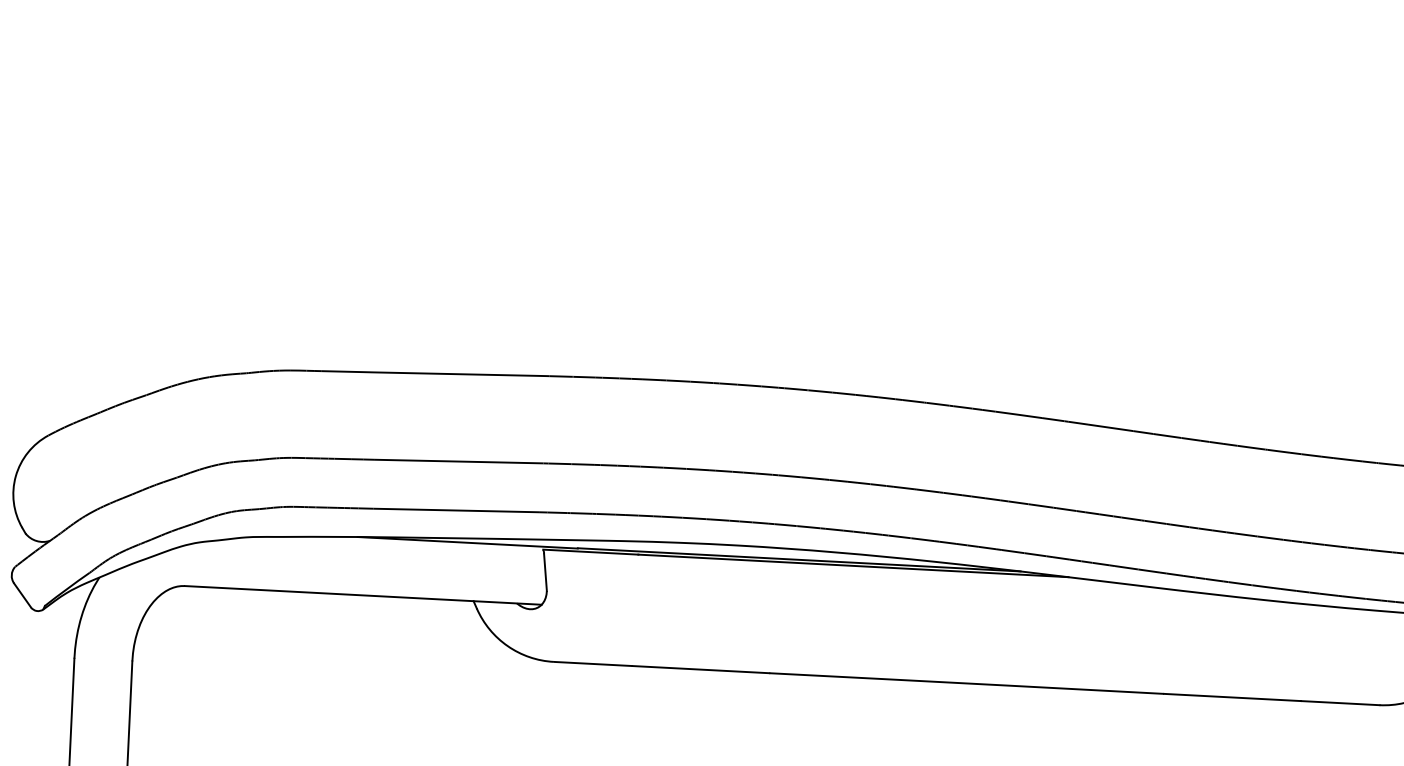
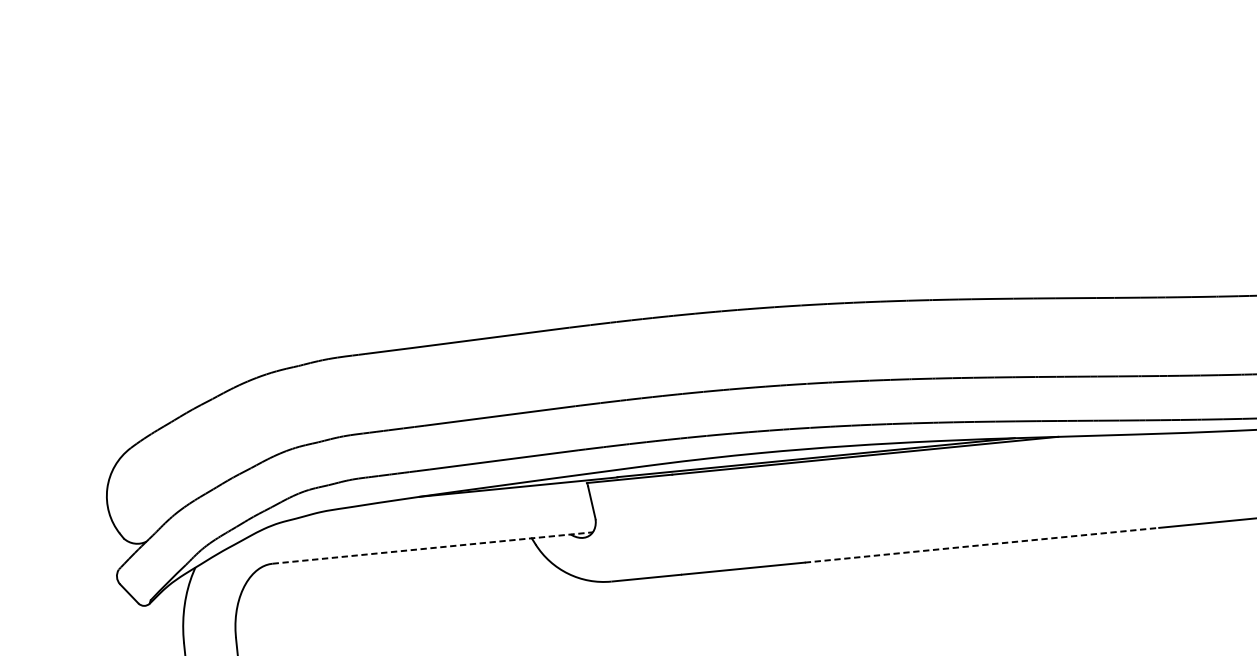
line: (363, 595) -> (432, 548), solid -> dashed
line: (967, 683) -> (982, 545), solid -> dashed

